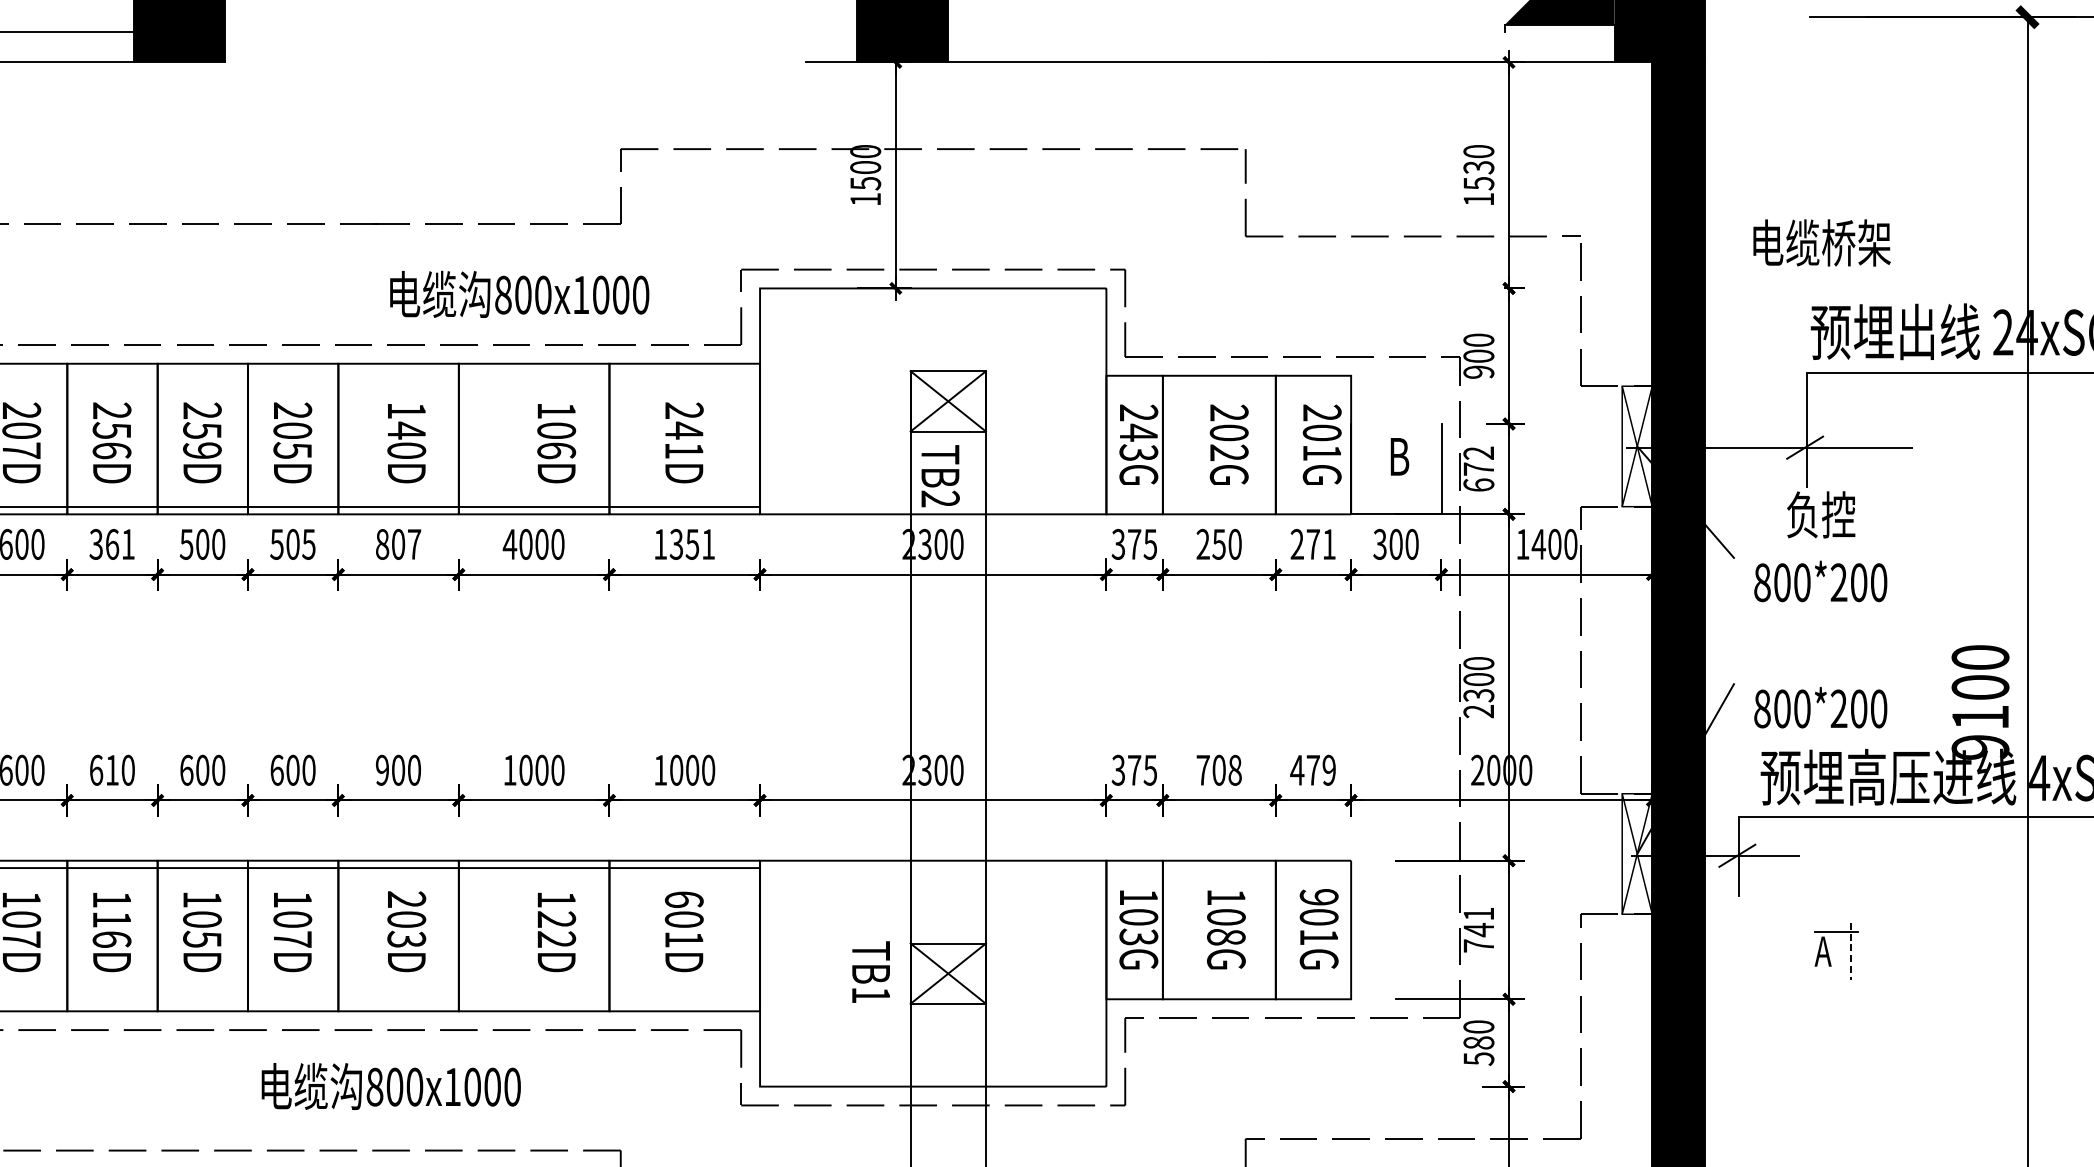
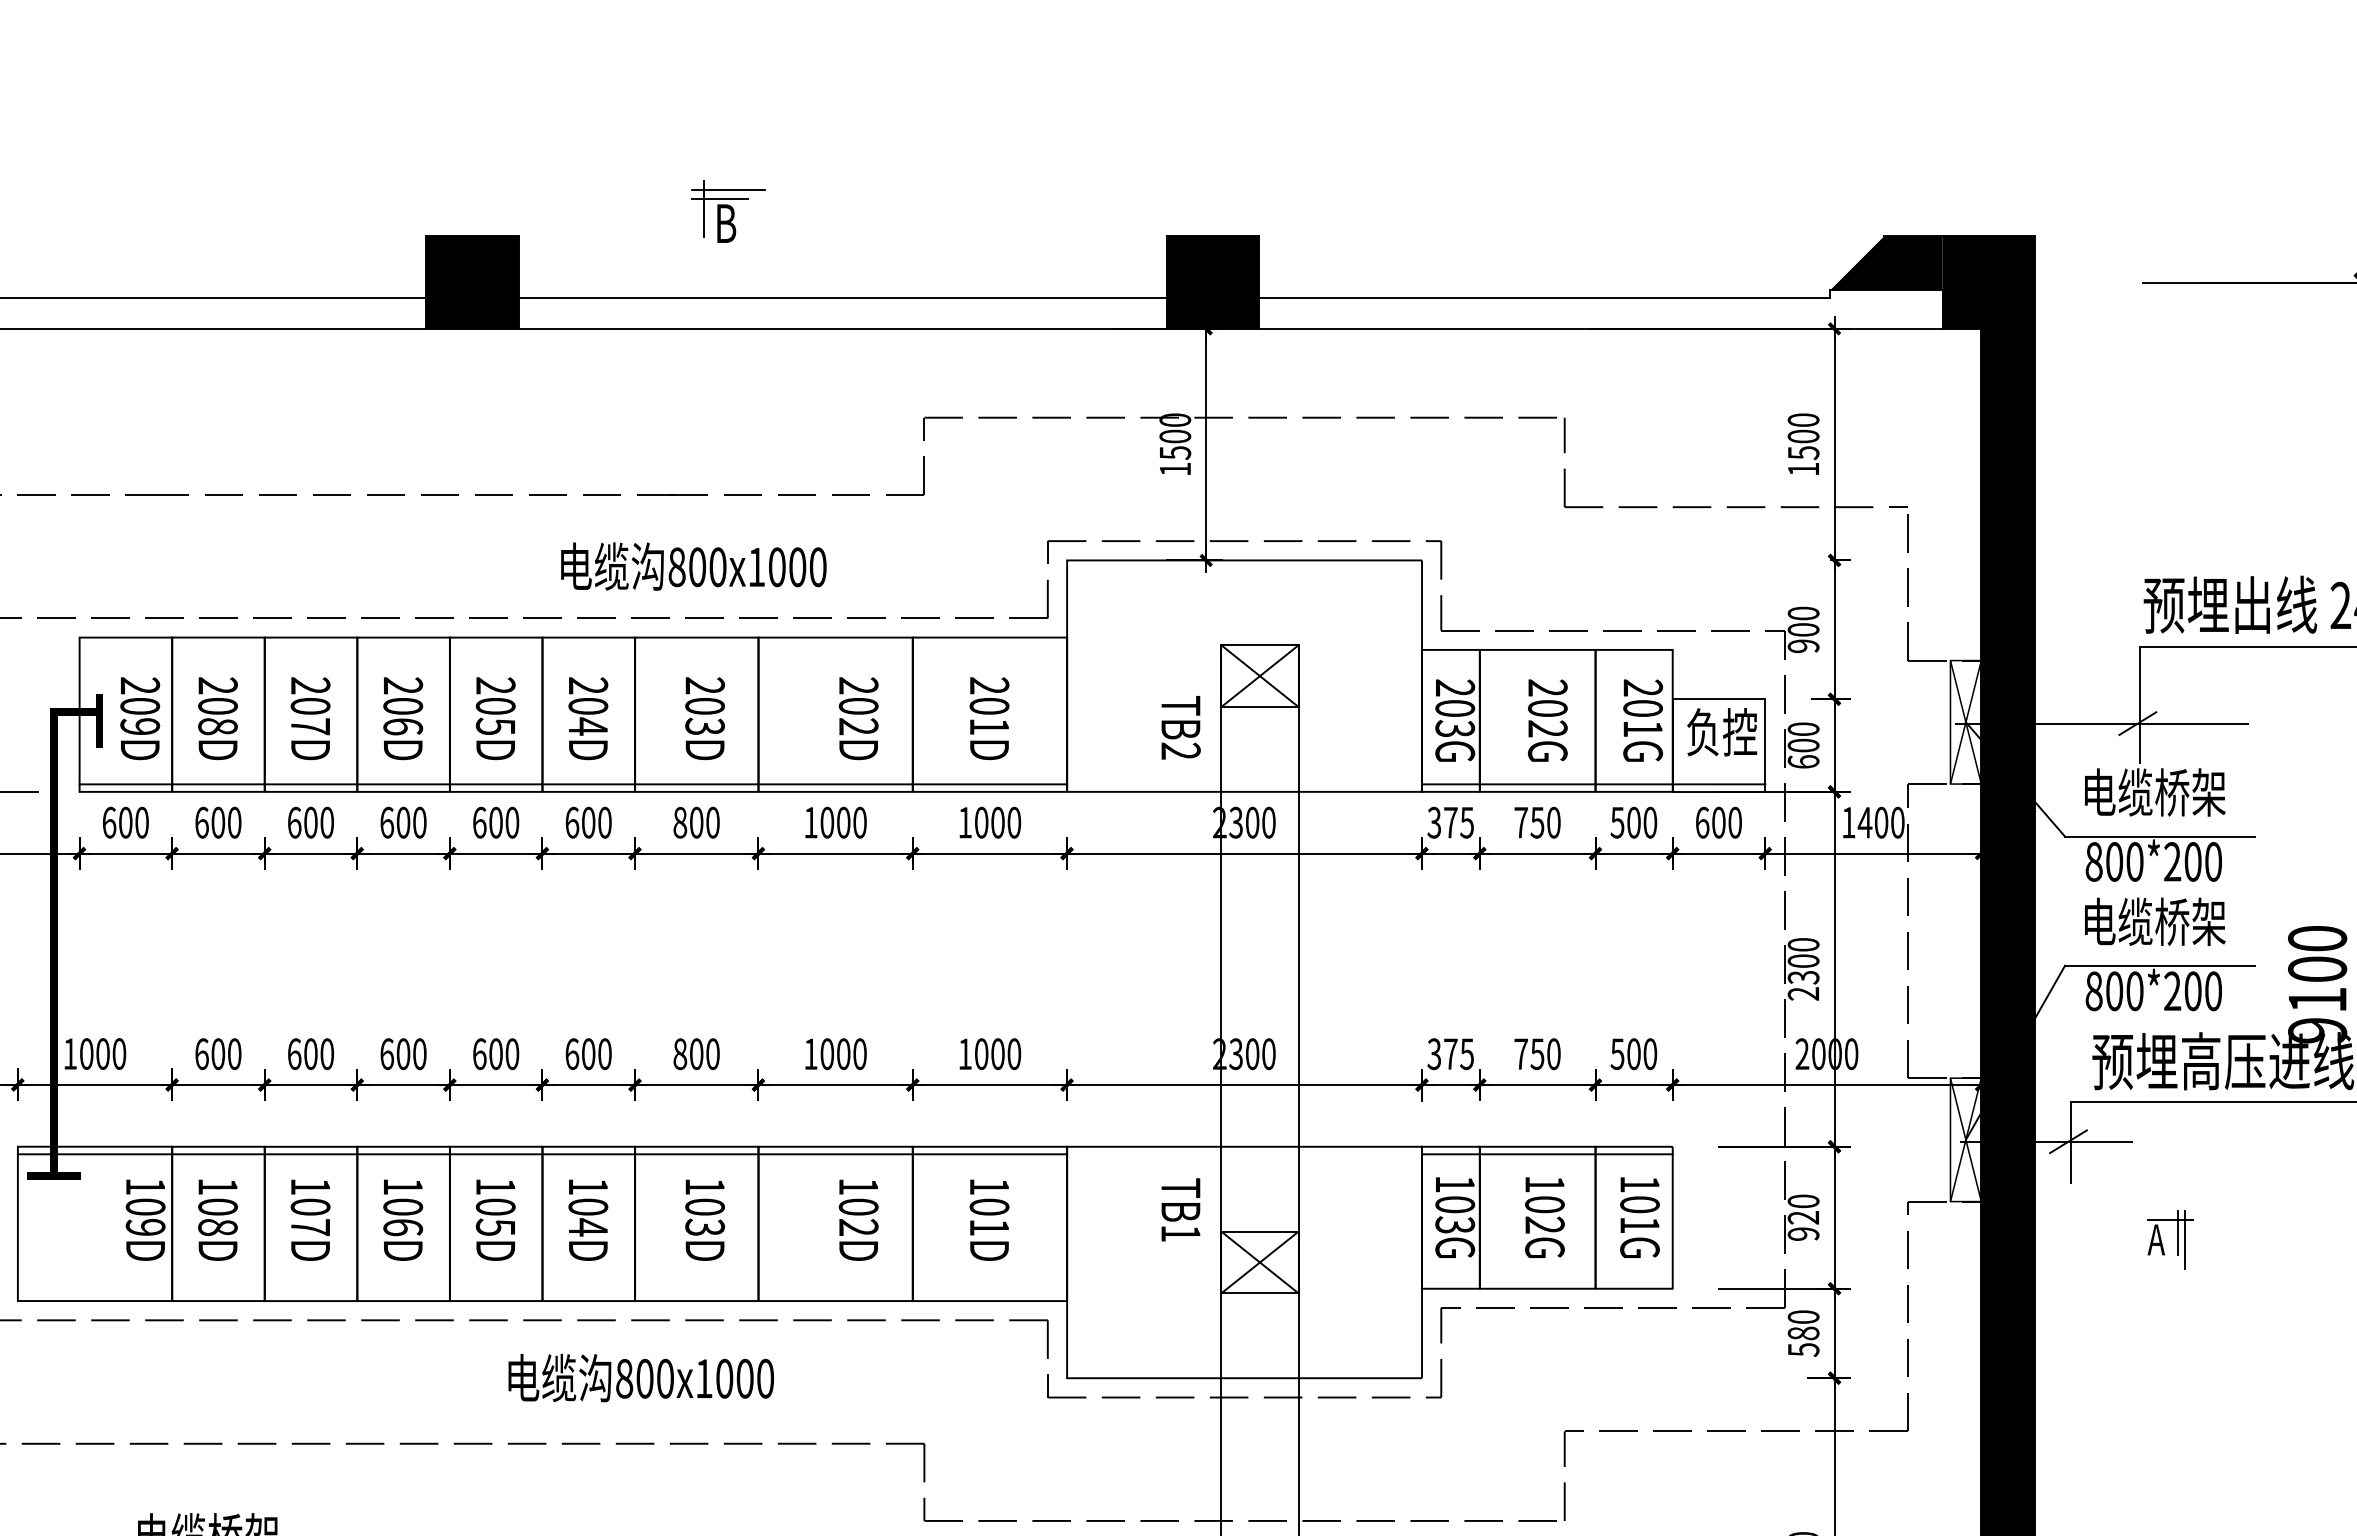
line: (540, 32) -> (842, 298), added
line: (1225, 32) -> (1544, 298), added
line: (540, 62) -> (842, 328), added
text: (1478, 167) -> (1803, 436), 1530 -> 1500
text: (1822, 242) -> (2155, 921), moved
text: (519, 294) -> (693, 566), moved
line: (1395, 424) -> (1718, 699), added
text: (112, 430) -> (403, 705), 256D -> 206D
text: (684, 430) -> (989, 705), 241D -> 201D
text: (406, 431) -> (704, 706), 140D -> 203D
text: (556, 431) -> (858, 706), 106D -> 202D
text: (1139, 432) -> (1455, 708), 243G -> 203G
text: (202, 439) -> (495, 715), 259D -> 205D
text: (291, 450) -> (587, 726), 205D -> 204D
text: (1399, 456) -> (1722, 732), B -> 负控
text: (1478, 461) -> (1803, 737), 672 -> 600
text: (940, 475) -> (1180, 727), moved
line: (1273, 507) -> (1593, 784), added
text: (1822, 514) -> (2155, 792), 负控 -> 电缆桥架
text: (112, 544) -> (403, 822), 361 -> 600
text: (186, 544) -> (479, 822), 500 -> 600
text: (292, 544) -> (588, 822), 505 -> 600
text: (413, 544) -> (712, 822), 807 -> 800
text: (509, 544) -> (810, 822), 4000 -> 1000
text: (692, 544) -> (997, 822), 1351 -> 1000
text: (1202, 544) -> (1520, 822), 250 -> 750
text: (1312, 544) -> (1633, 822), 271 -> 500
text: (1380, 544) -> (1702, 822), 300 -> 600
line: (1826, 557) -> (2159, 836), added
line: (1826, 683) -> (2159, 965), added
text: (112, 770) -> (403, 1054), 610 -> 600
text: (382, 770) -> (680, 1054), 900 -> 800
text: (1226, 770) -> (1545, 1054), 708 -> 750
text: (1312, 770) -> (1633, 1054), 479 -> 500
line: (1227, 868) -> (1546, 1154), added
text: (1318, 896) -> (1639, 1183), 901G -> 101G
text: (406, 899) -> (704, 1186), 203D -> 103D
text: (684, 899) -> (989, 1186), 601D -> 101D
text: (112, 919) -> (403, 1206), 116D -> 106D
text: (556, 919) -> (858, 1206), 122D -> 102D
text: (1478, 929) -> (1803, 1217), 741 -> 920
text: (1225, 936) -> (1544, 1224), 108G -> 102G
text: (292, 939) -> (588, 1227), 107D -> 104D
line: (1843, 944) -> (2177, 1232), added
line: (1850, 952) -> (2184, 1240), dashed -> solid
text: (870, 971) -> (1180, 1209), moved
text: (390, 1086) -> (640, 1378), moved

